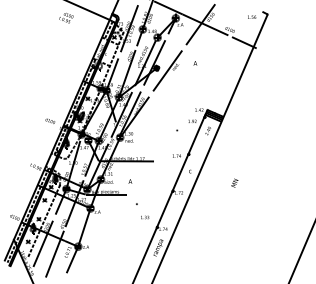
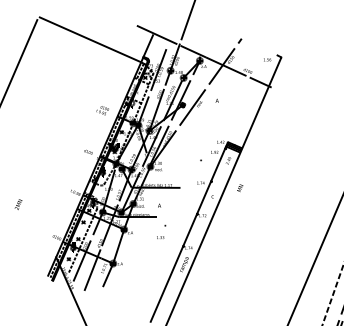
text: (66, 17) -> (102, 110), moved
text: (235, 183) -> (240, 188), moved
text: (144, 217) -> (160, 237), moved

